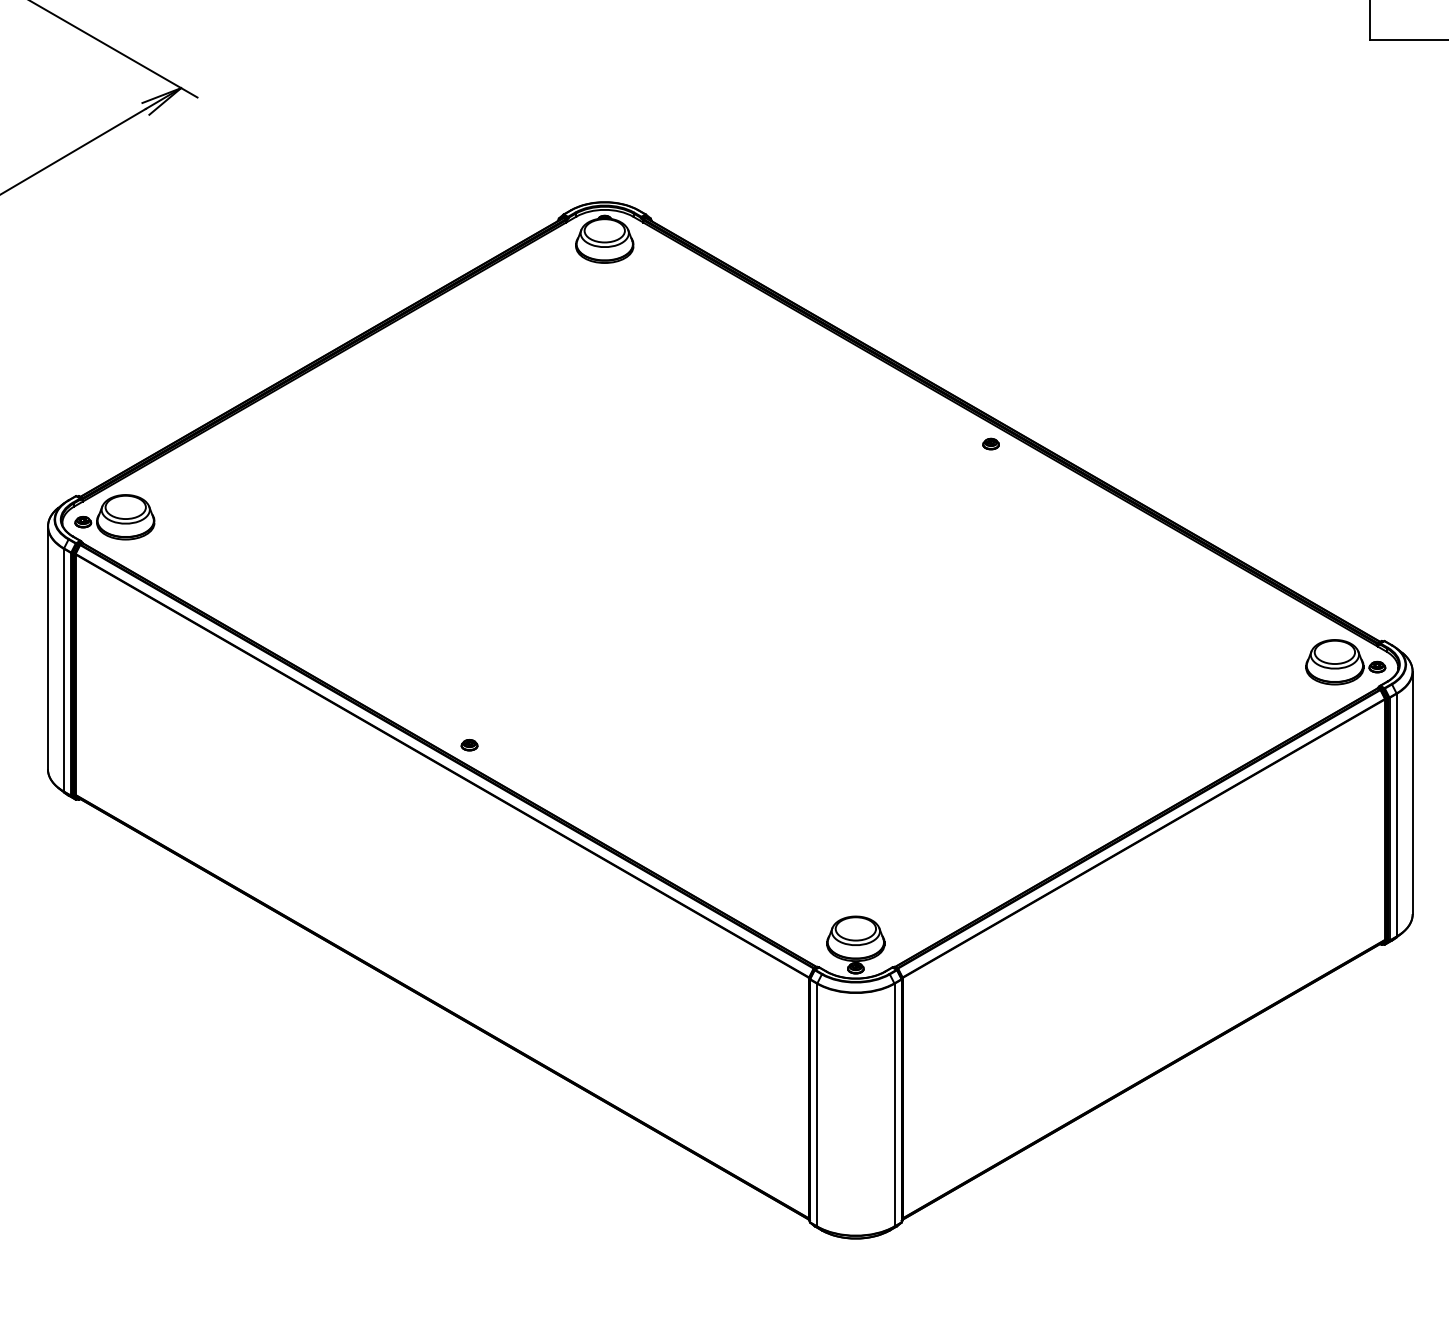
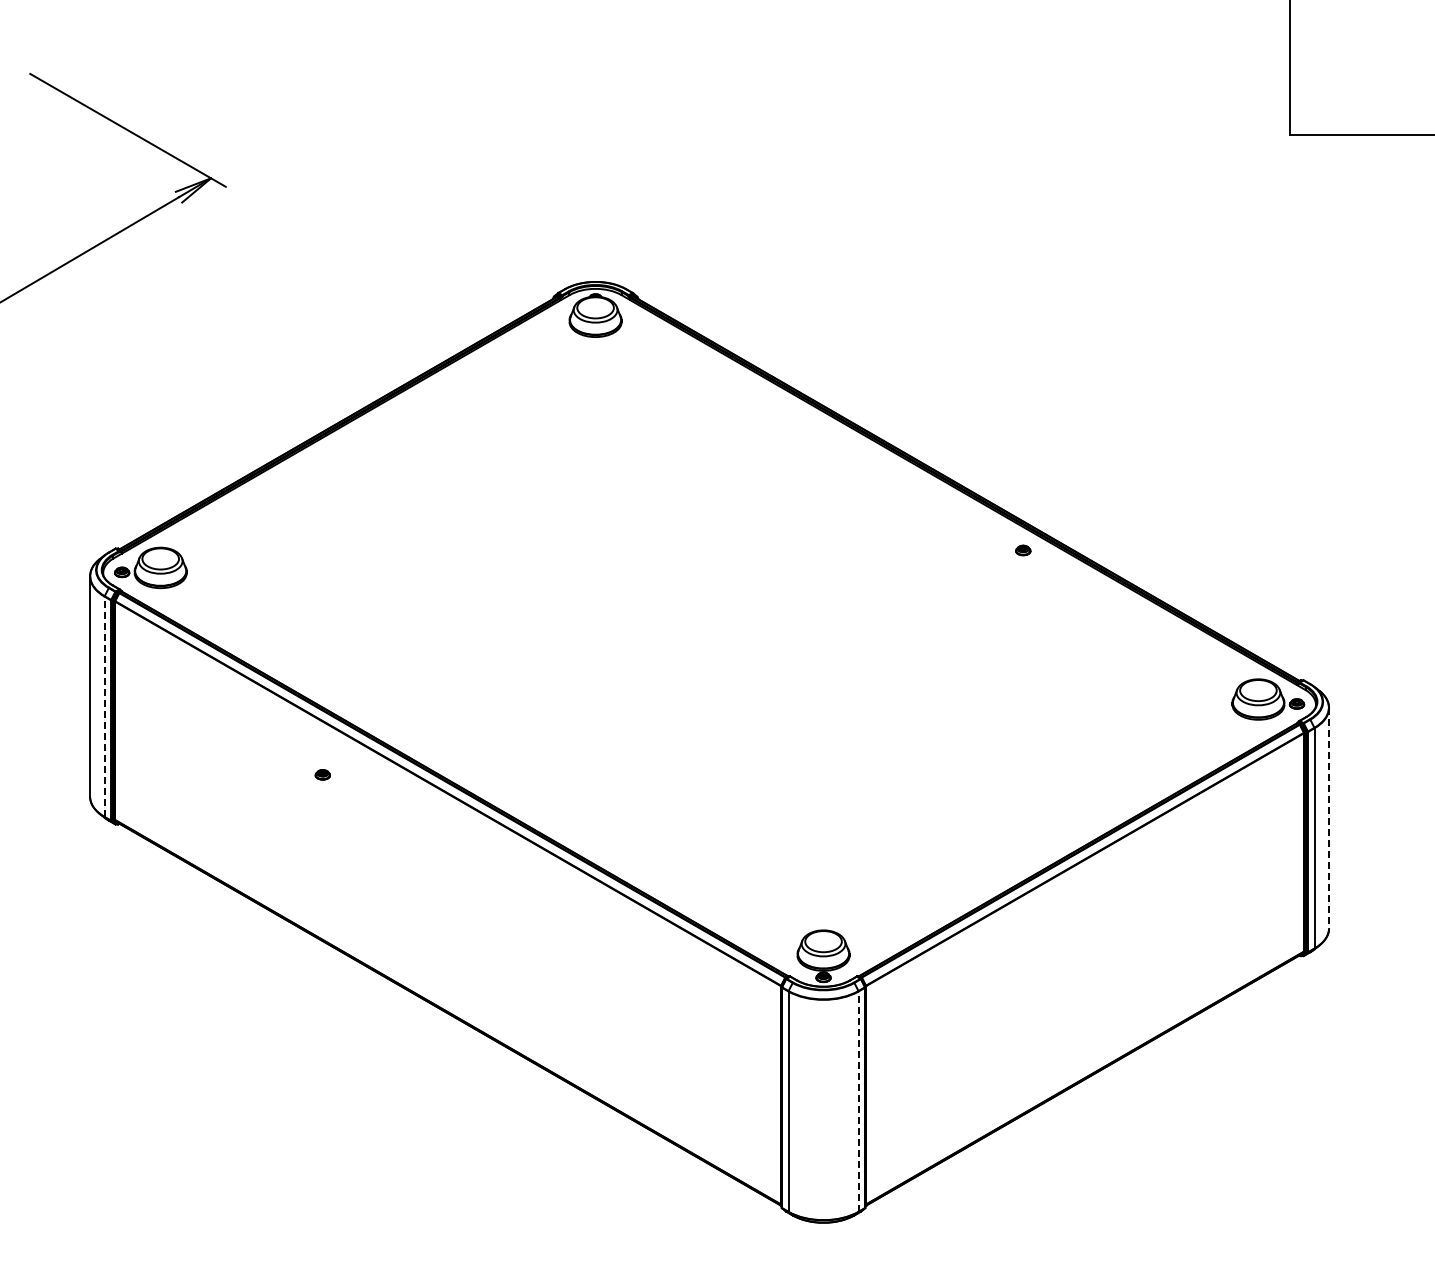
part: (991, 444) -> (1023, 550), moved
line: (63, 669) -> (104, 706), solid -> dashed
part: (469, 744) -> (322, 774), moved
line: (1413, 793) -> (1329, 818), solid -> dashed
line: (894, 1105) -> (858, 1101), solid -> dashed

